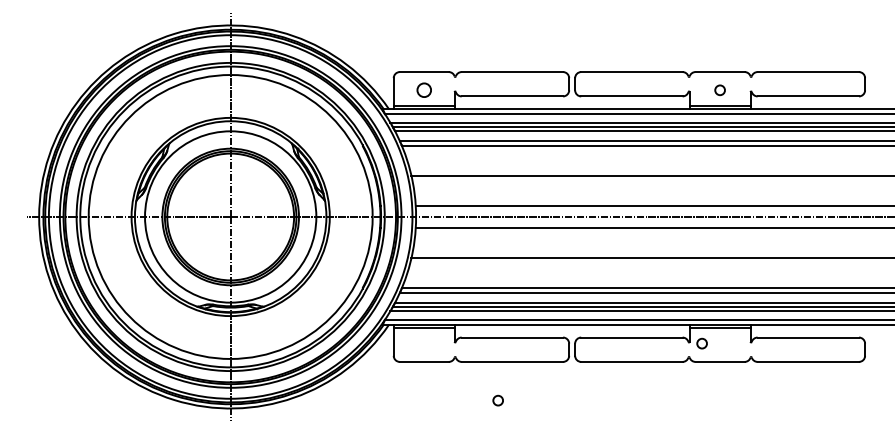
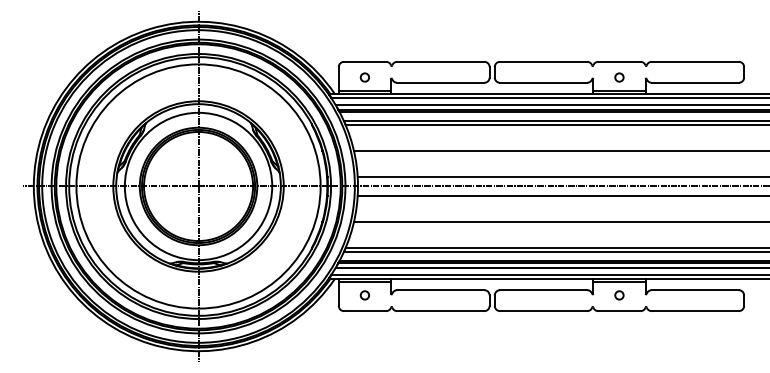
circle: (423, 90) -> (364, 77), size x0.71
circle: (701, 343) -> (618, 295), moved
circle: (497, 400) -> (364, 295), moved

